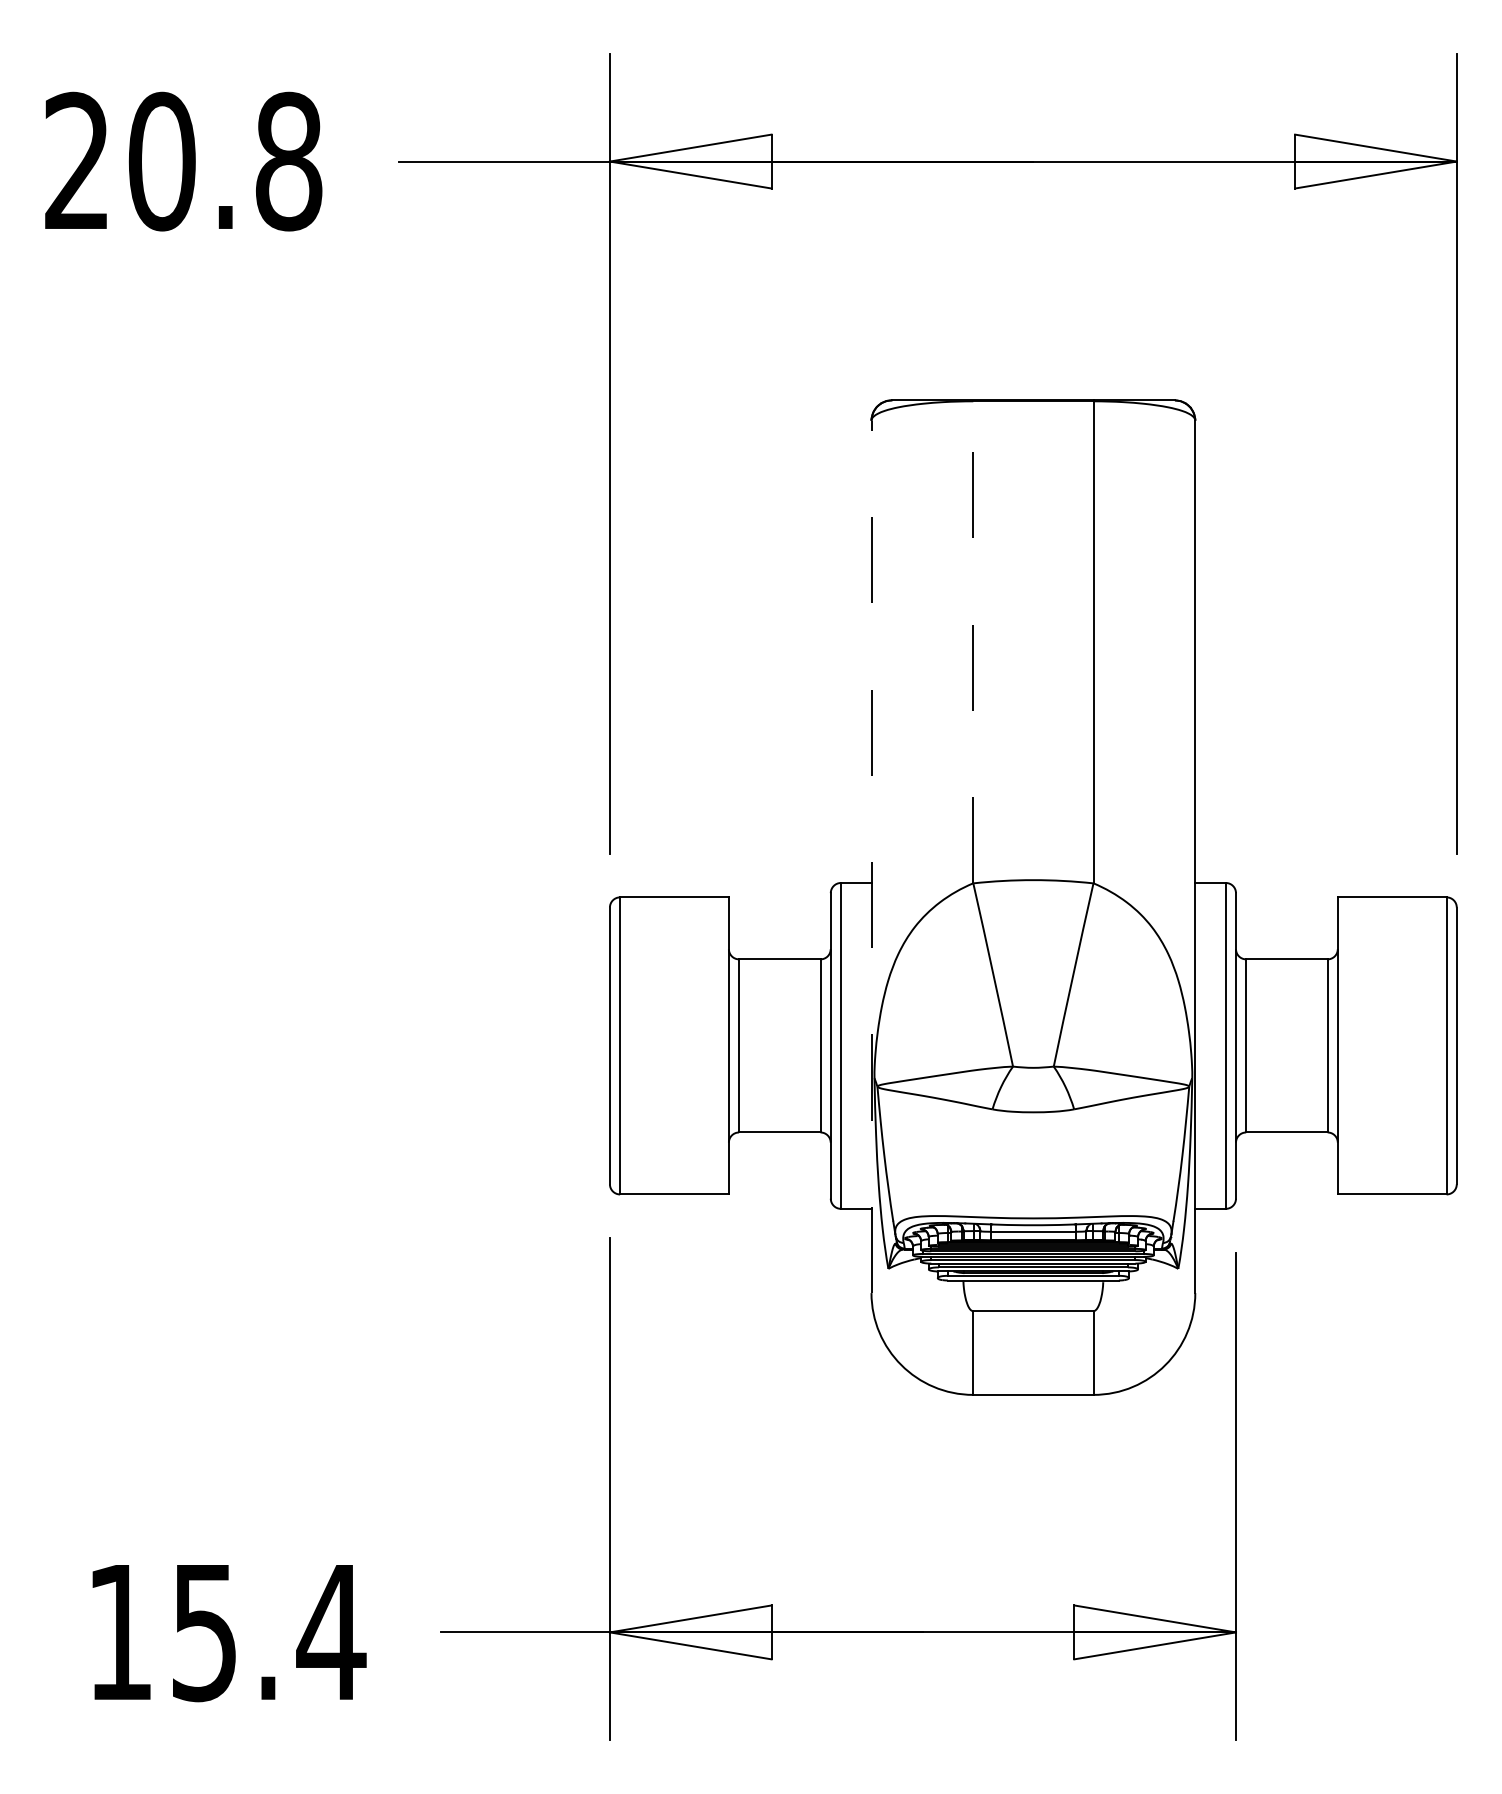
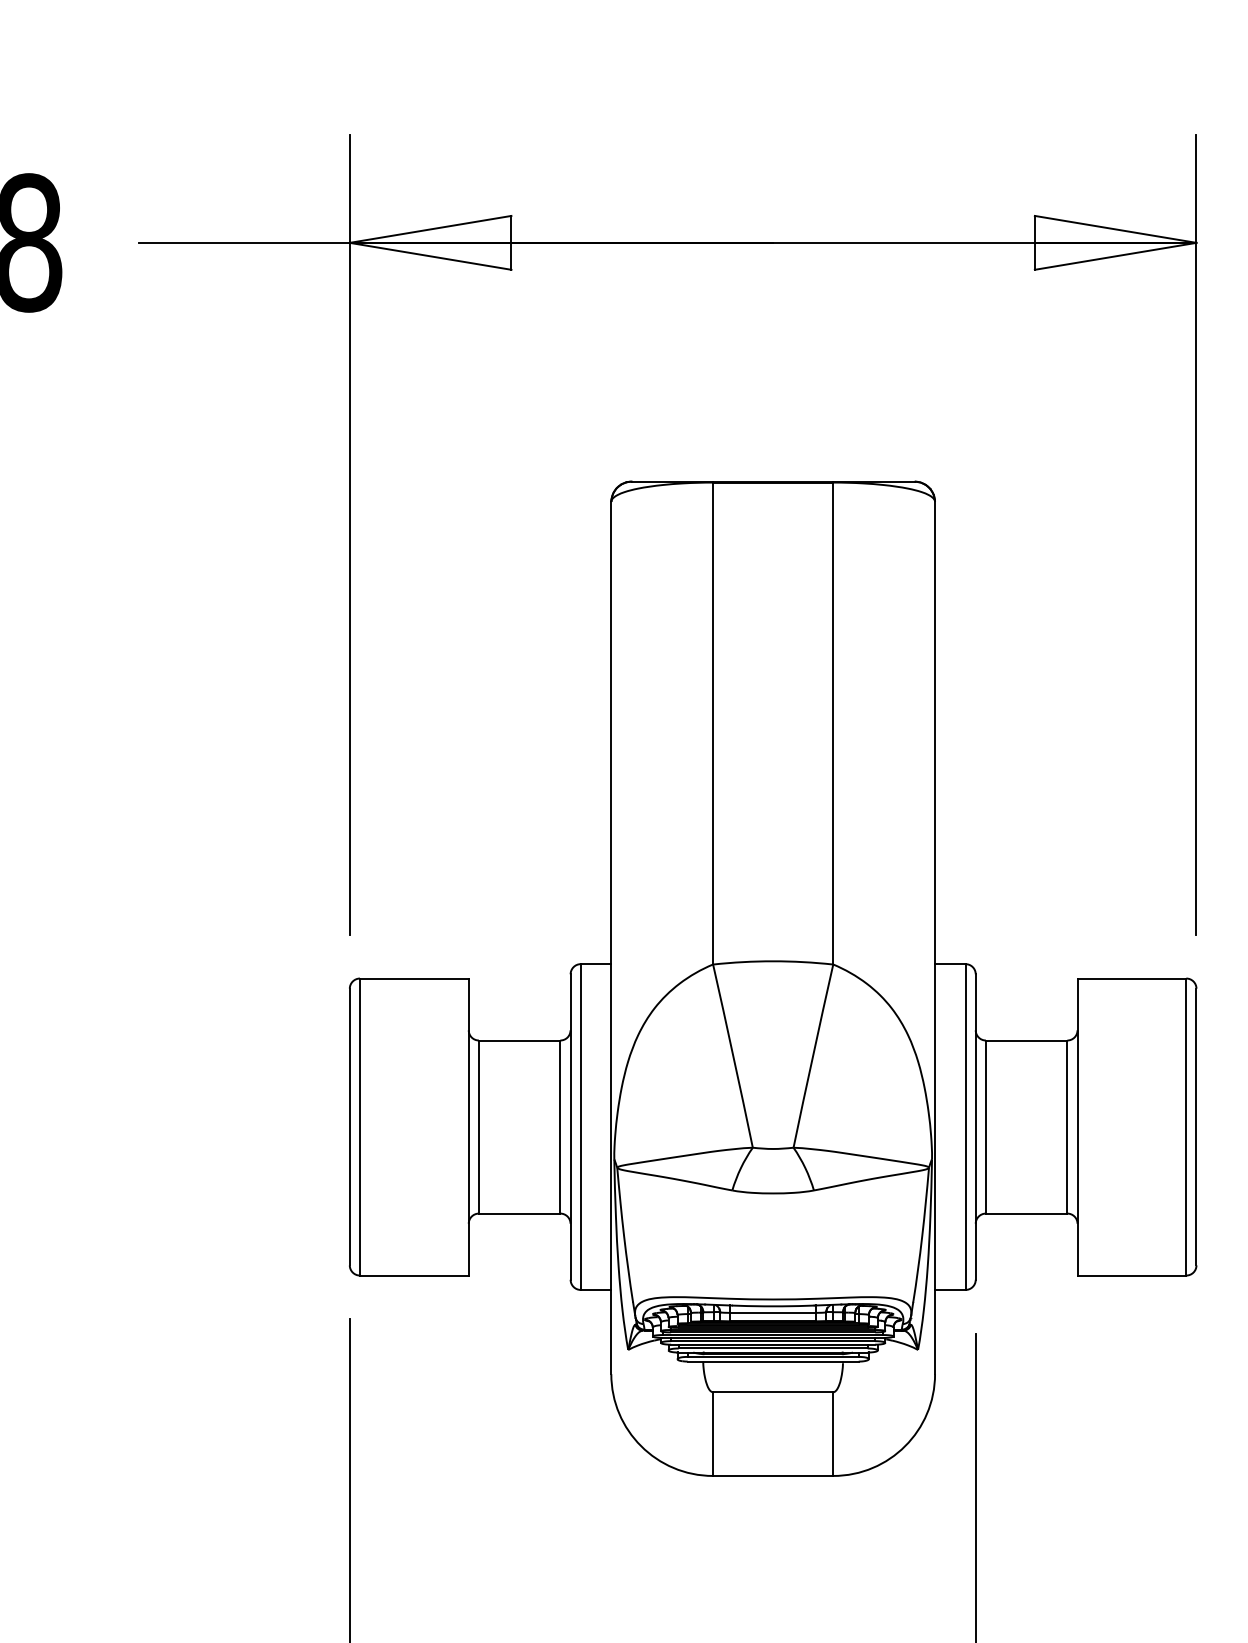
line: (973, 641) -> (713, 722), dashed -> solid
line: (871, 856) -> (611, 937), dashed -> solid

